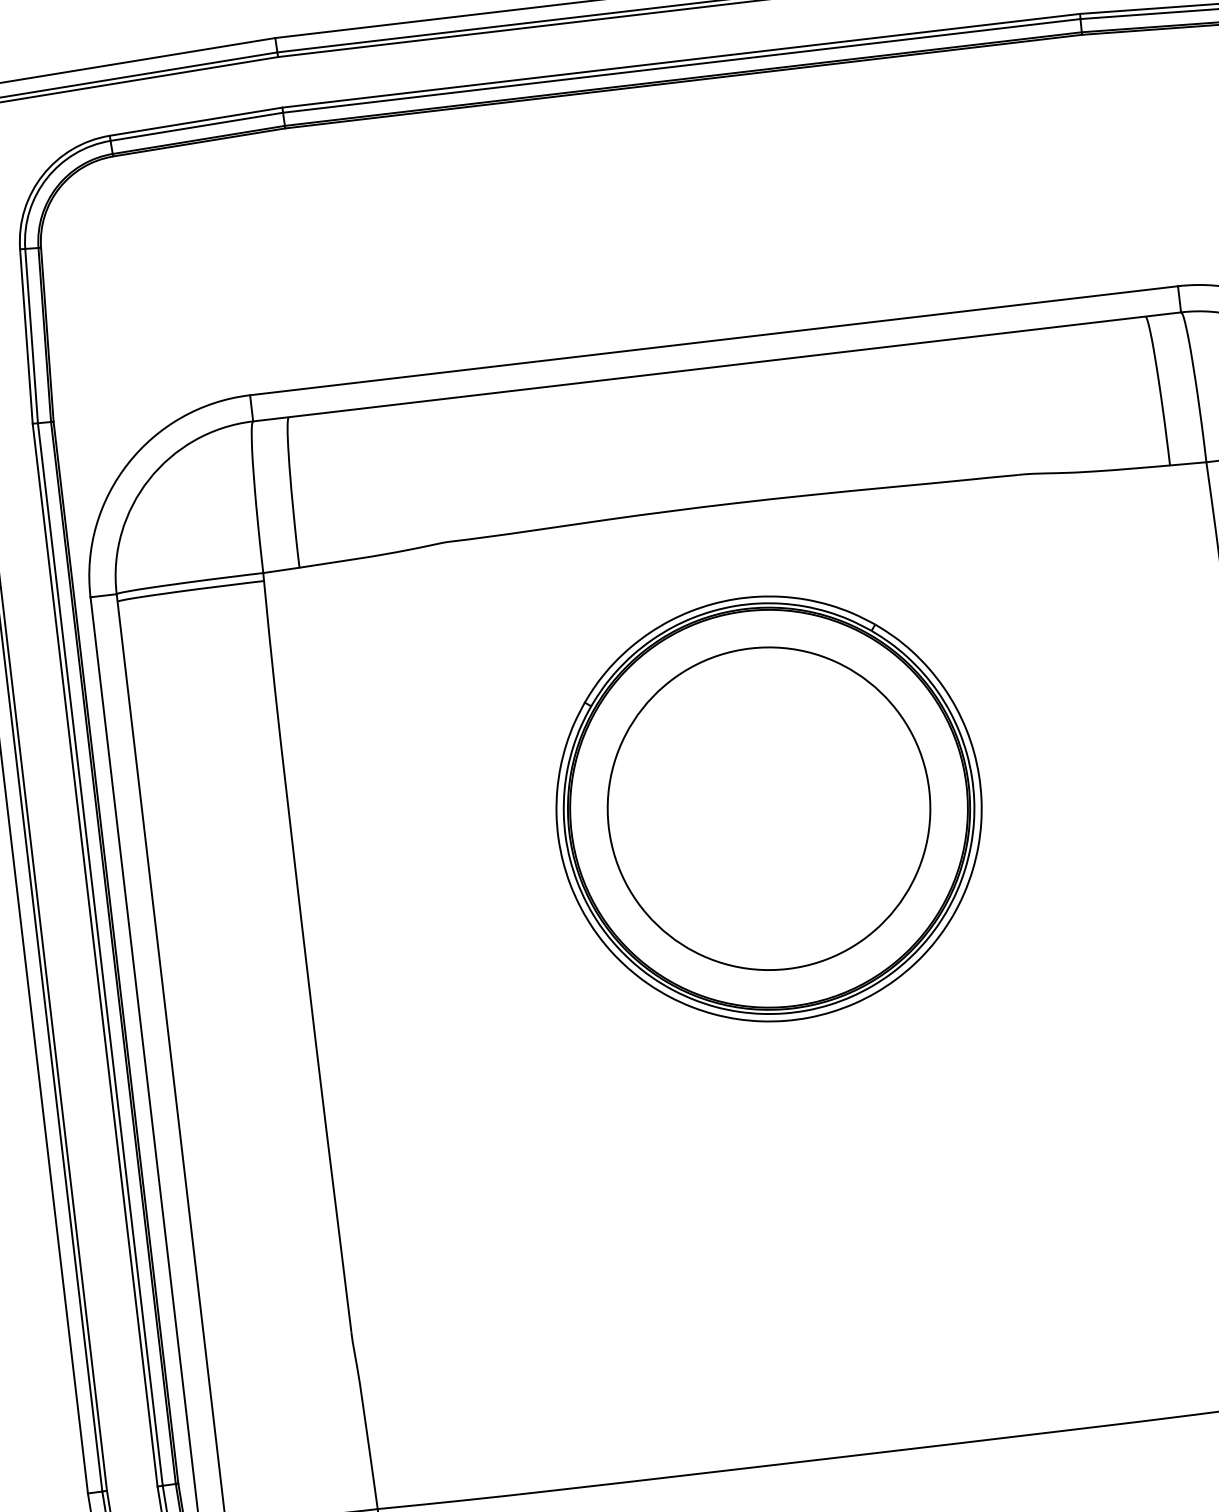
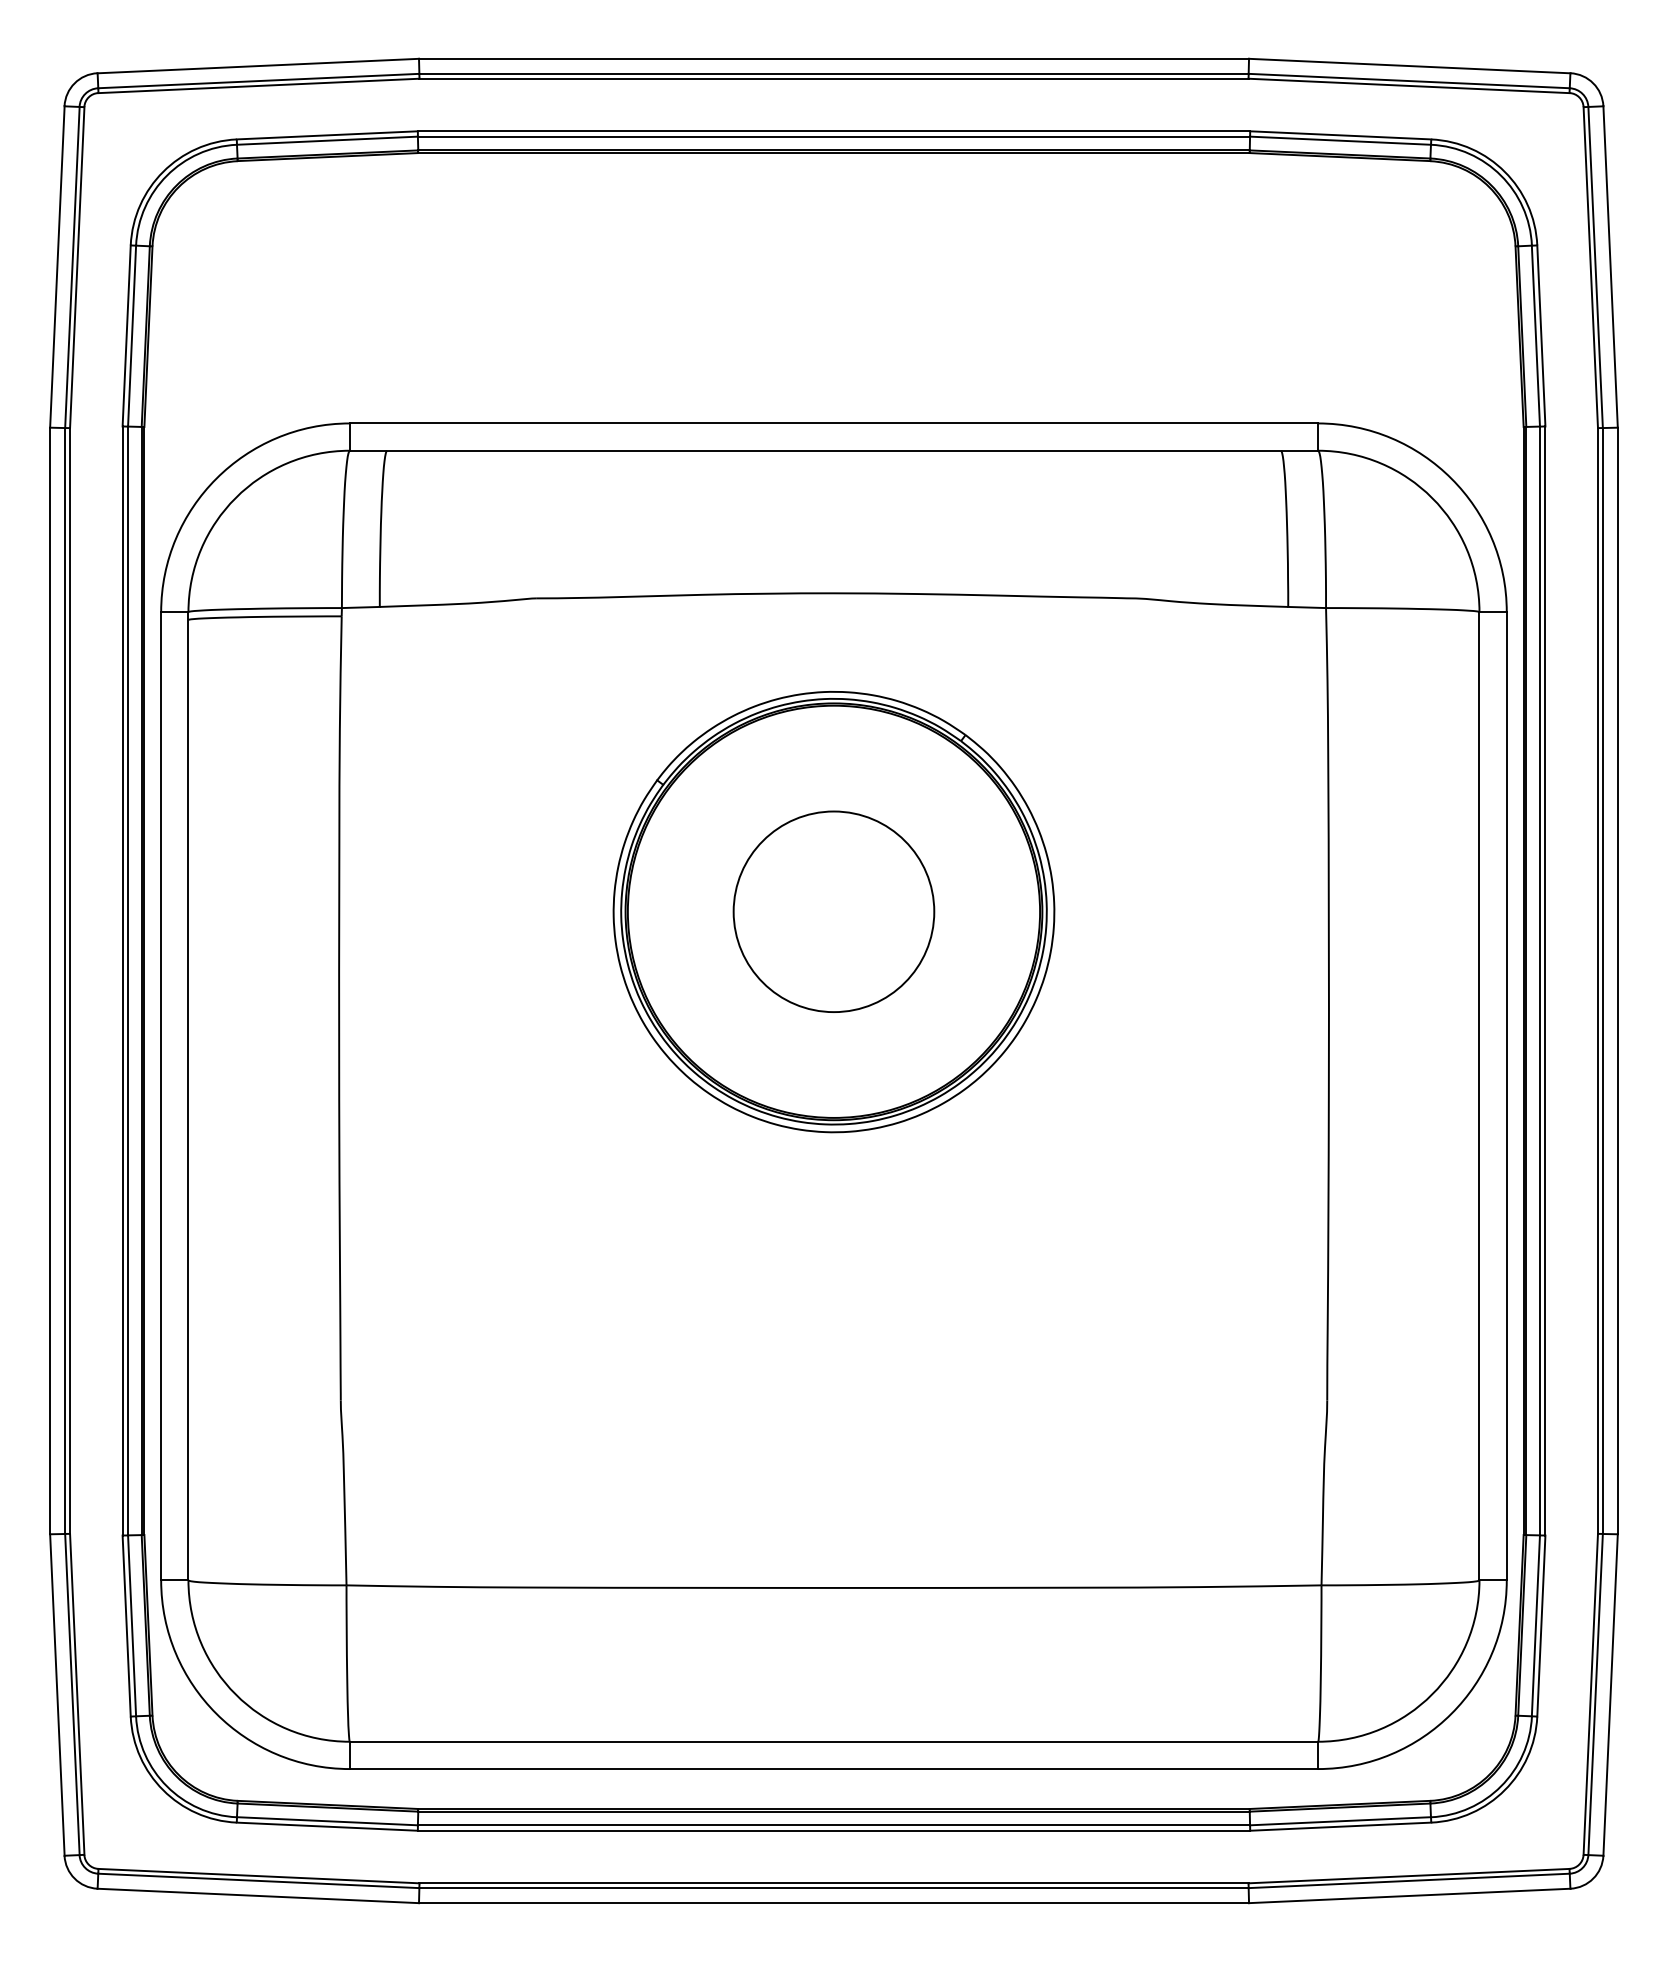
circle: (768, 808) -> (833, 911), size x0.6

